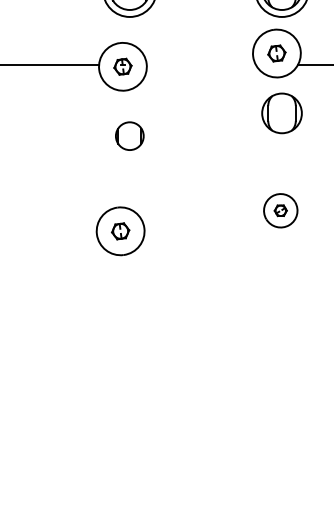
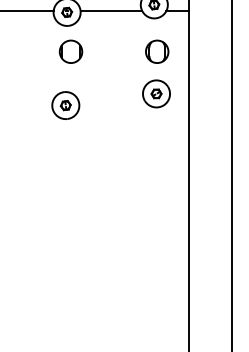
line: (201, 65) -> (111, 11), added
part: (282, 112) -> (157, 51), moved
part: (128, 135) -> (70, 51), size x1.43
part: (280, 209) -> (156, 93), size x1.43

